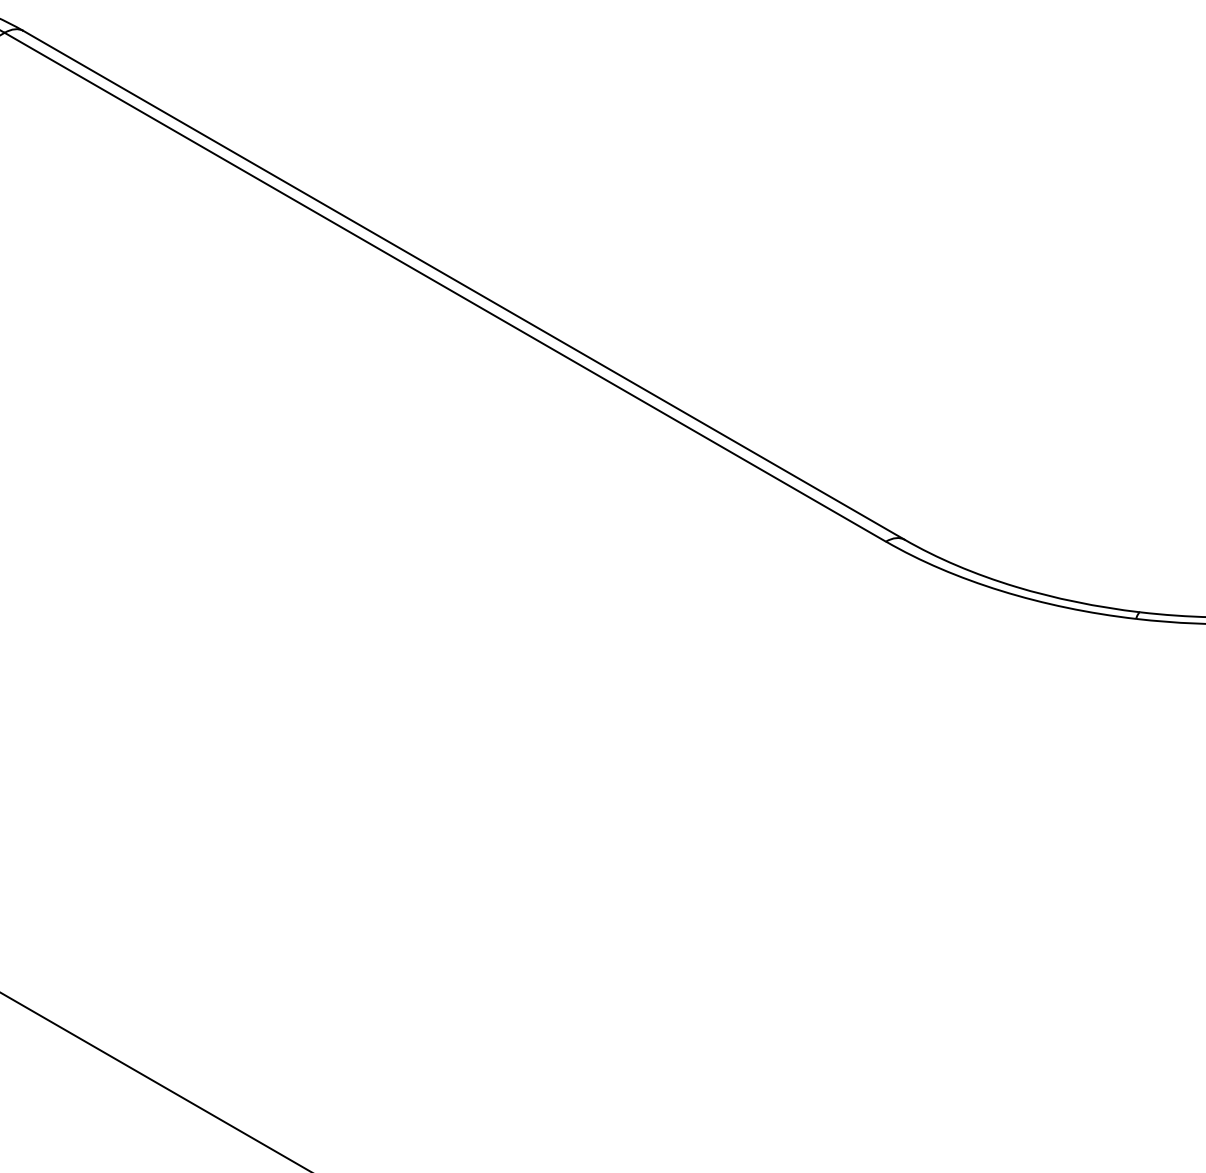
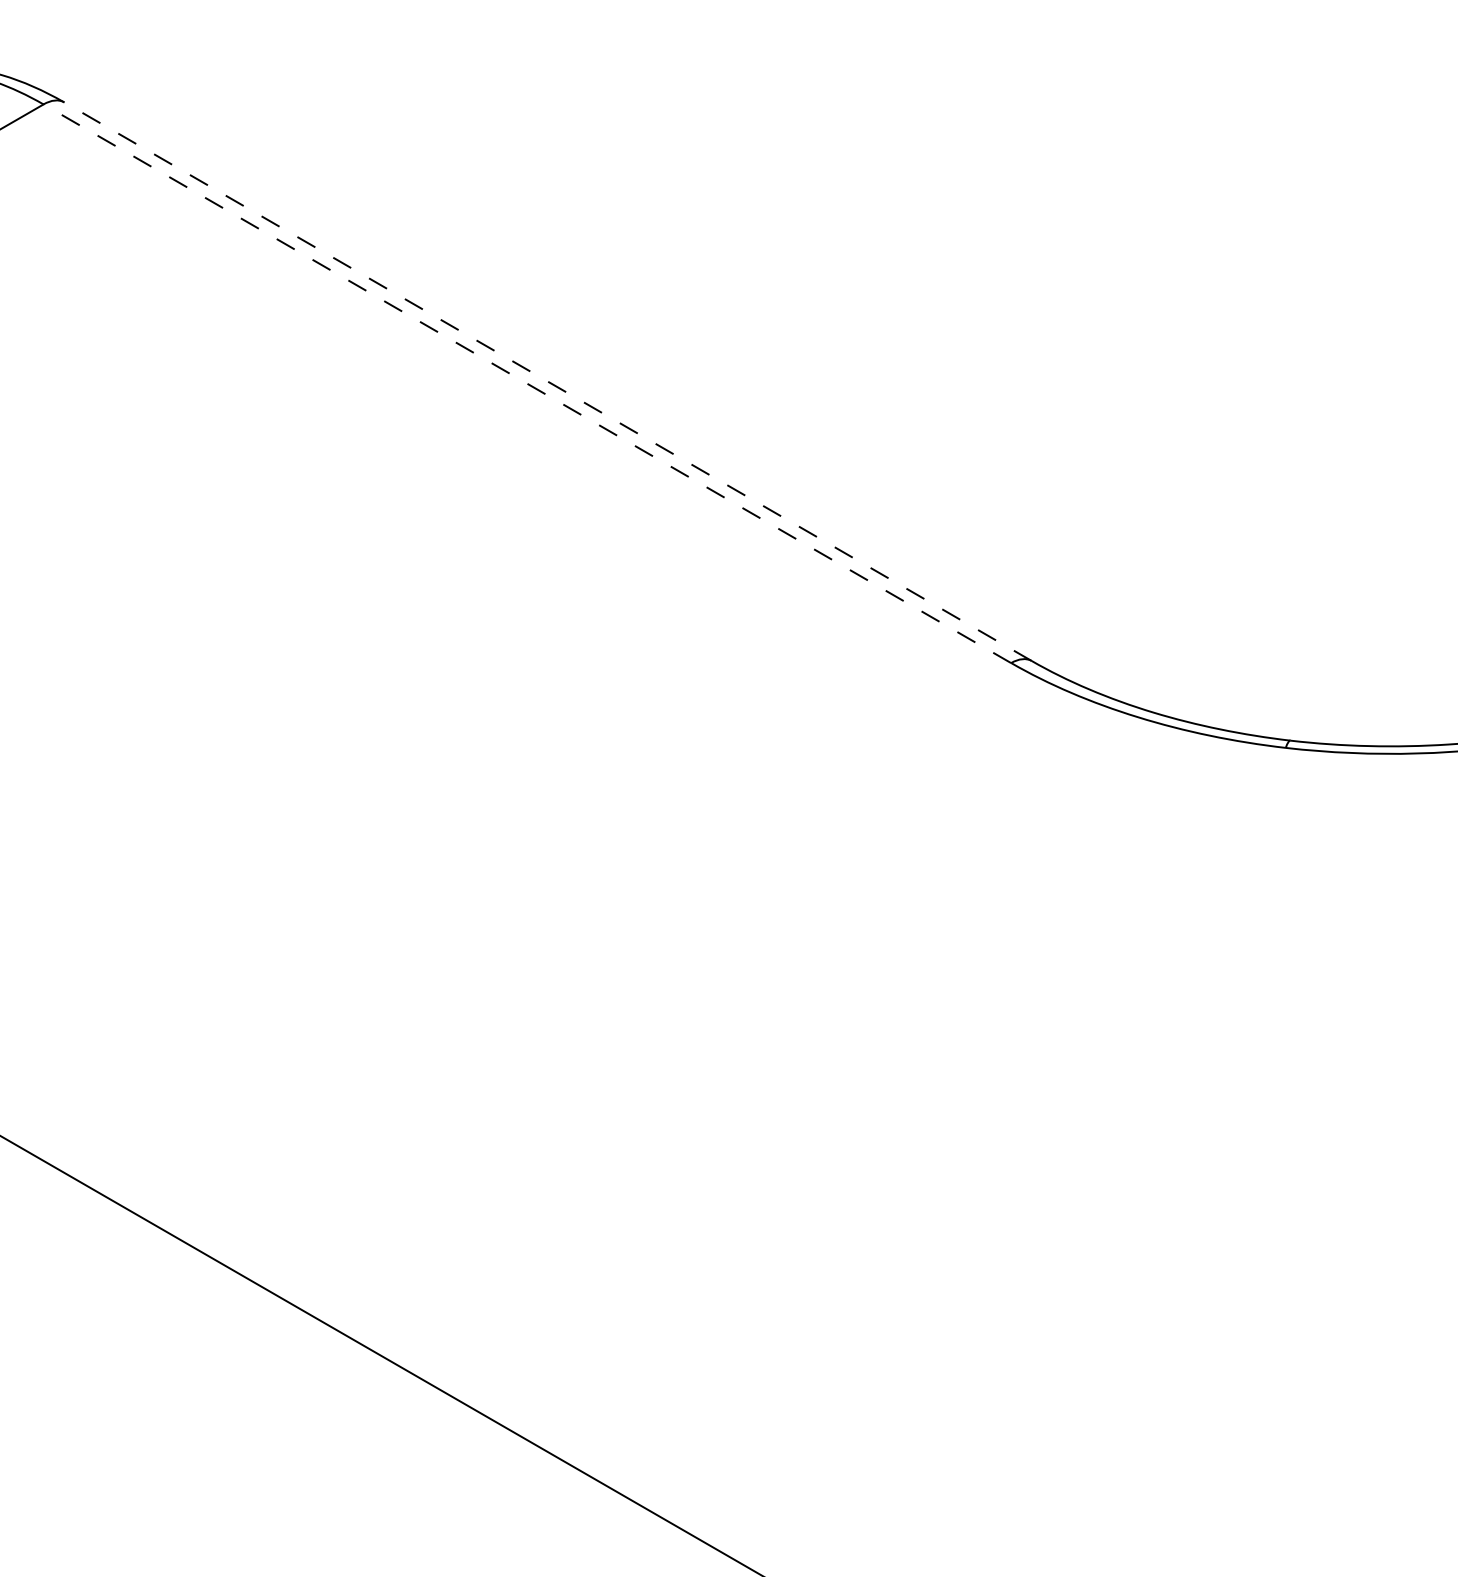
line: (464, 285) -> (548, 381), solid -> dashed
line: (445, 287) -> (527, 383), solid -> dashed

